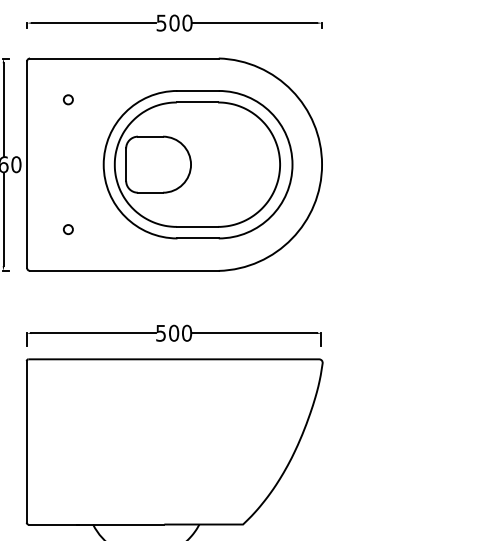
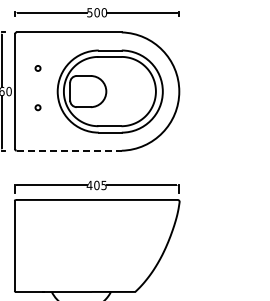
circle: (67, 99) -> (37, 68), moved
circle: (67, 229) -> (37, 107), moved
line: (124, 270) -> (69, 150), solid -> dashed
text: (173, 333) -> (96, 185), 500 -> 405

